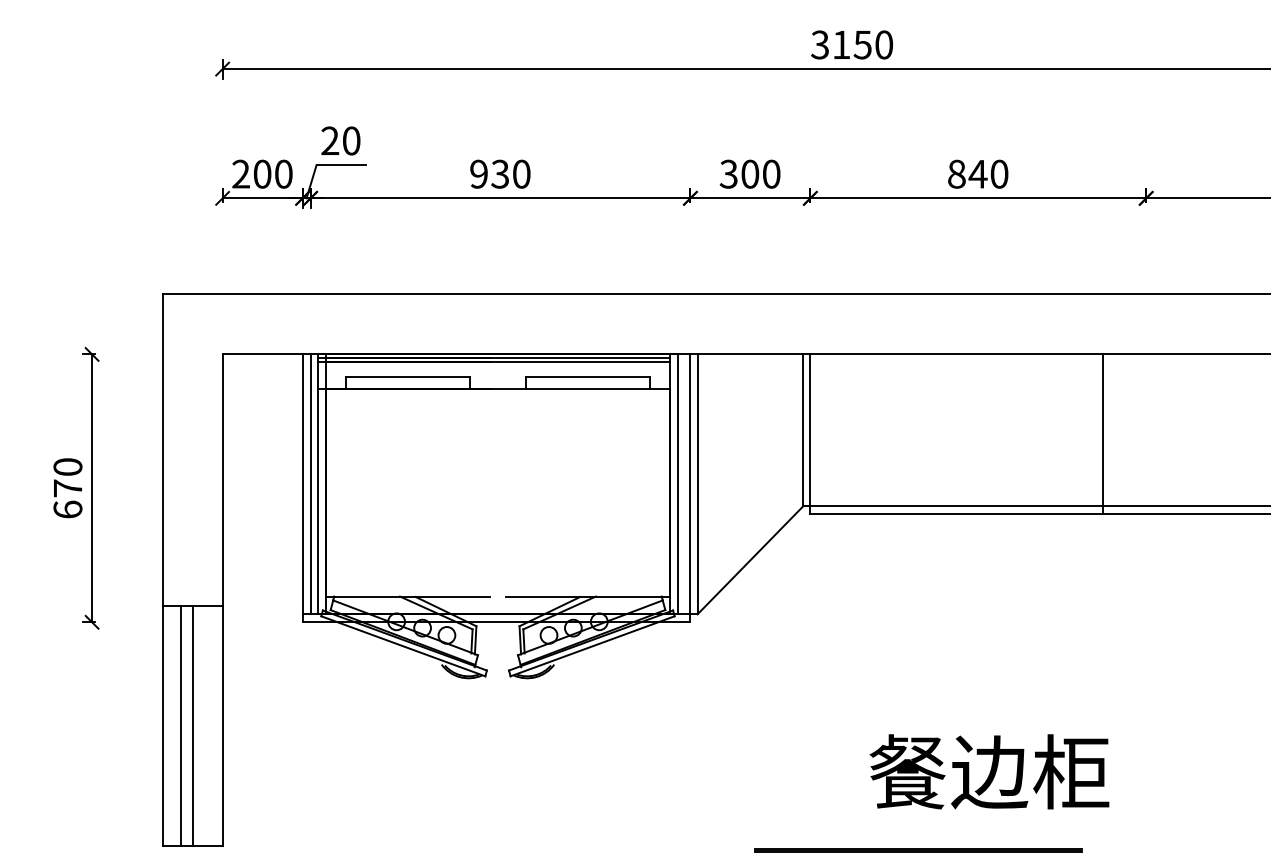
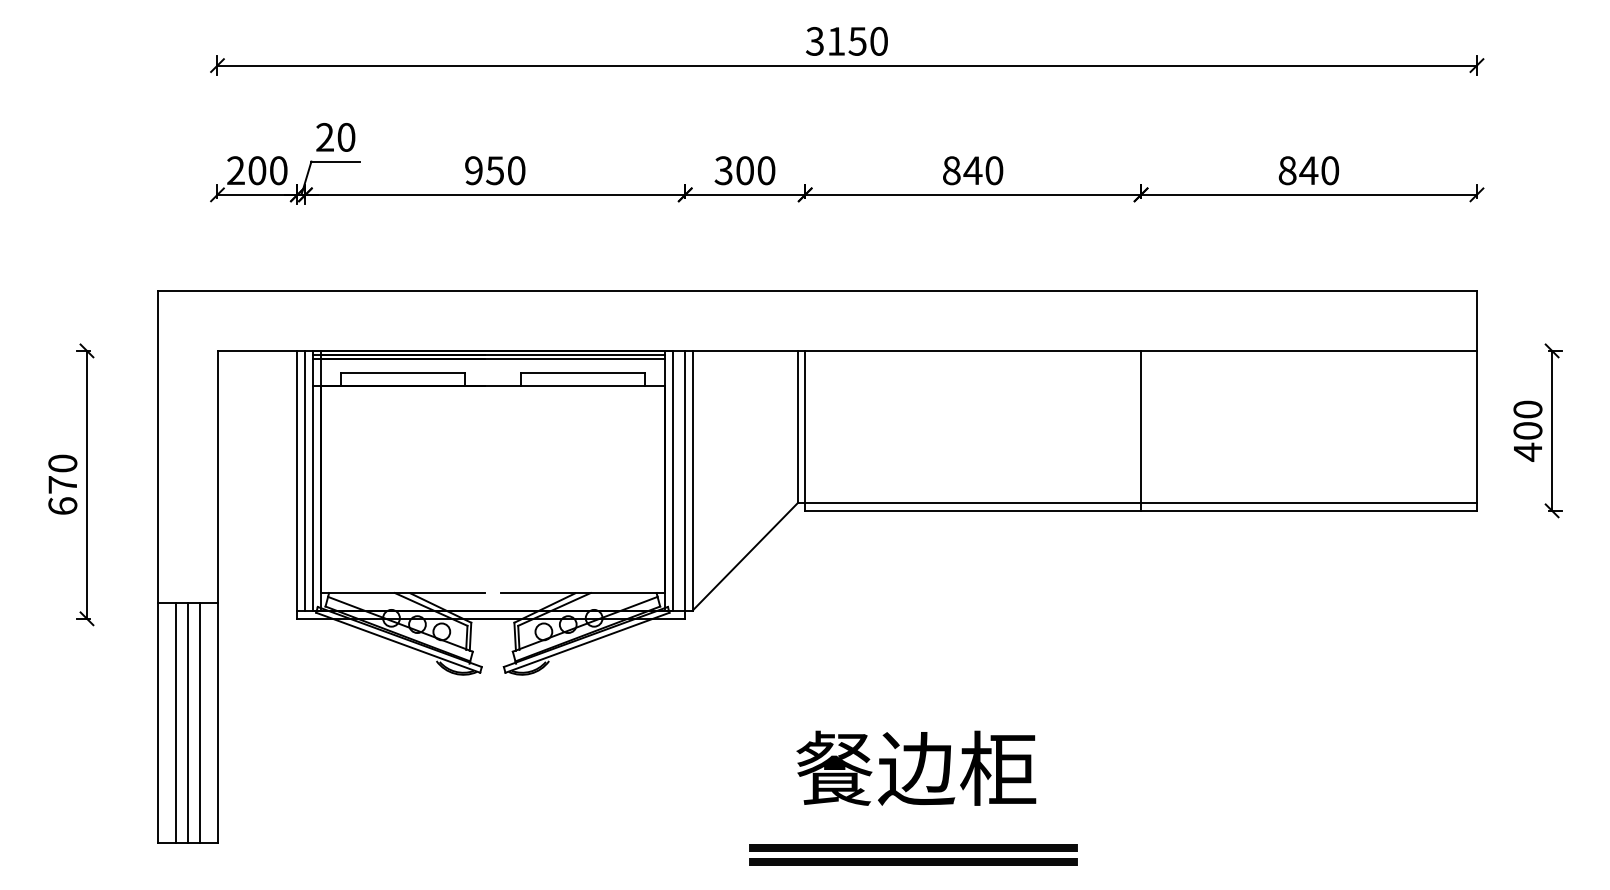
text: (499, 174) -> (494, 170), 930 -> 950
line: (1103, 434) -> (1141, 430), moved
line: (204, 726) -> (199, 722), added
text: (989, 771) -> (916, 767), moved

